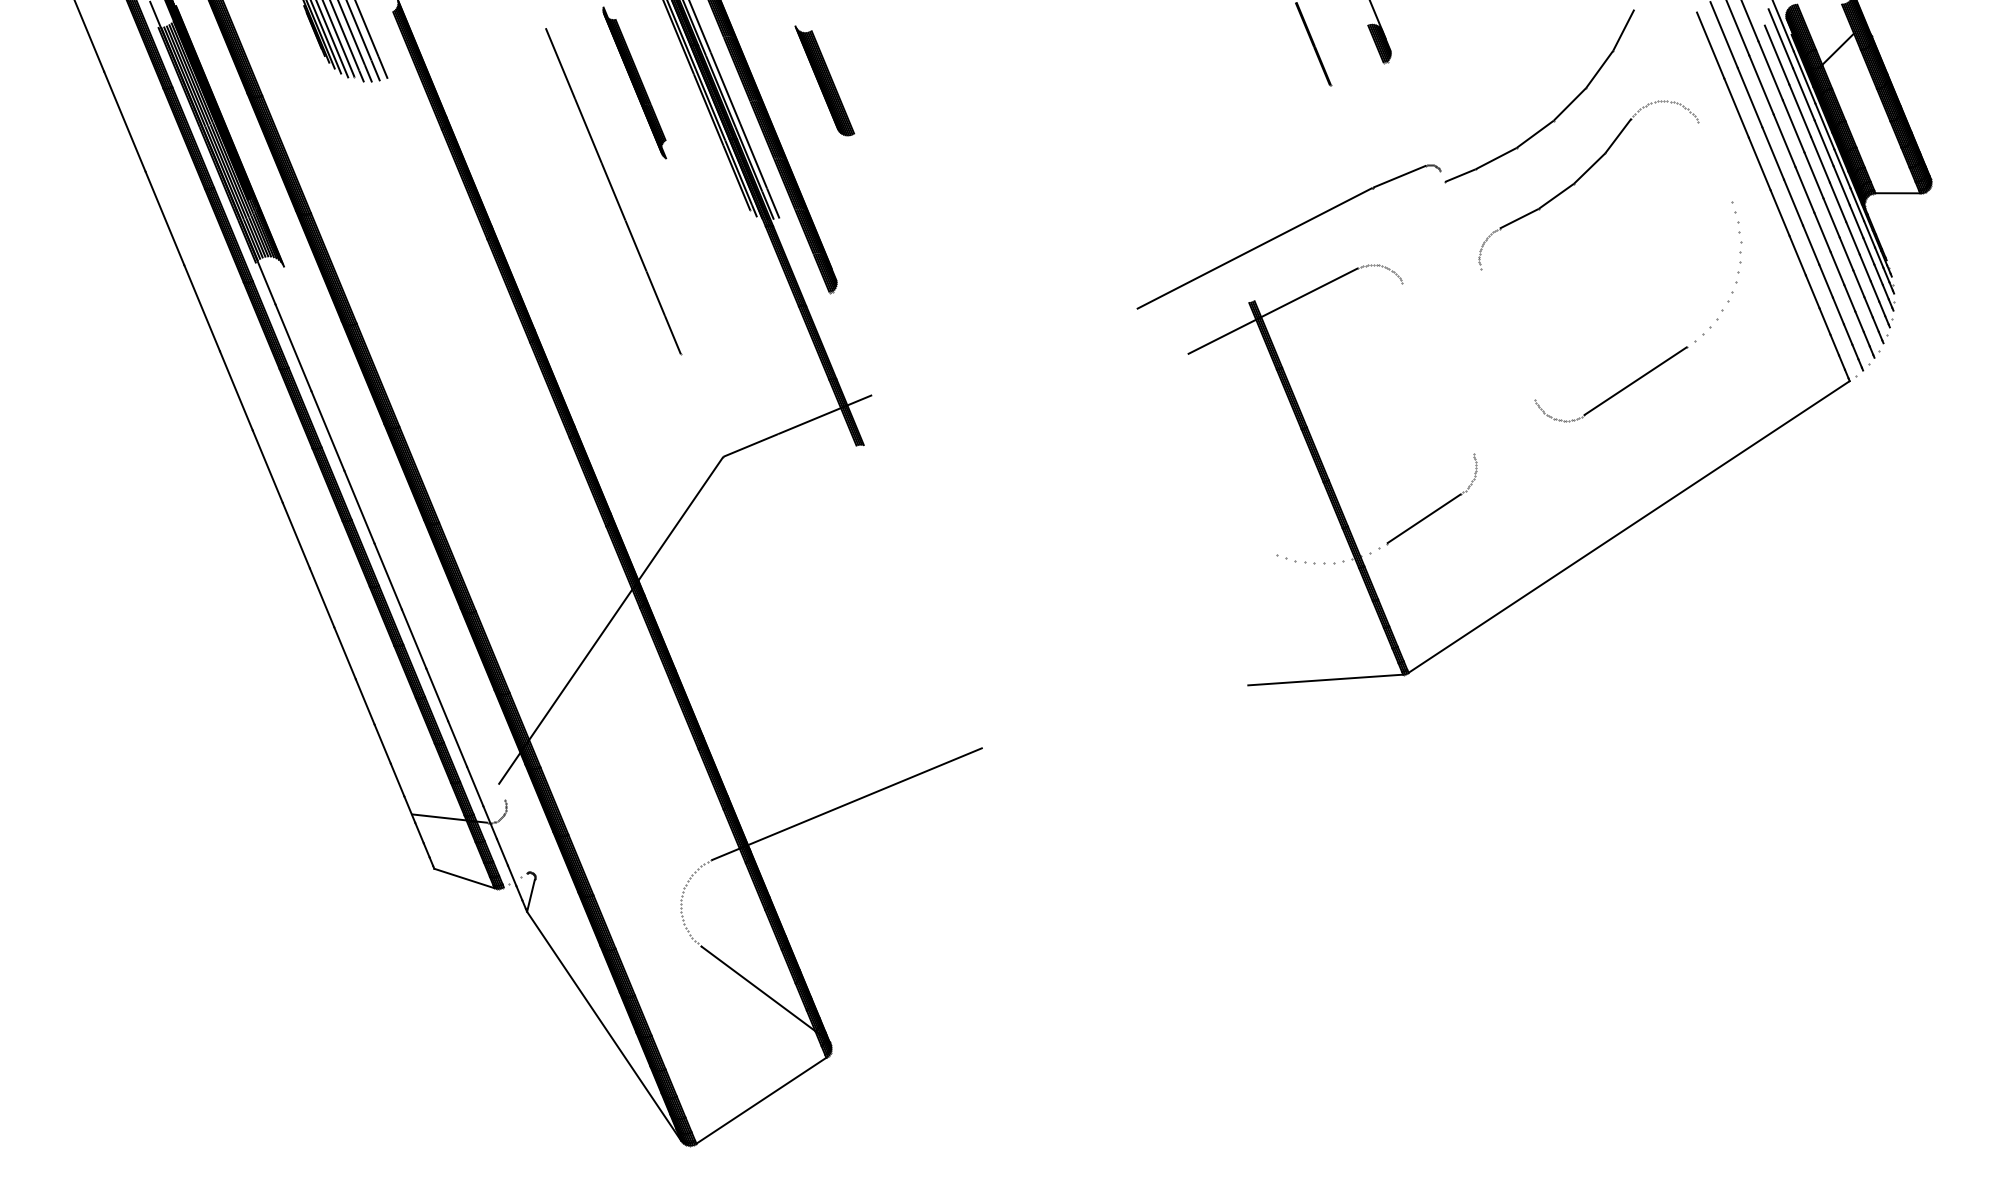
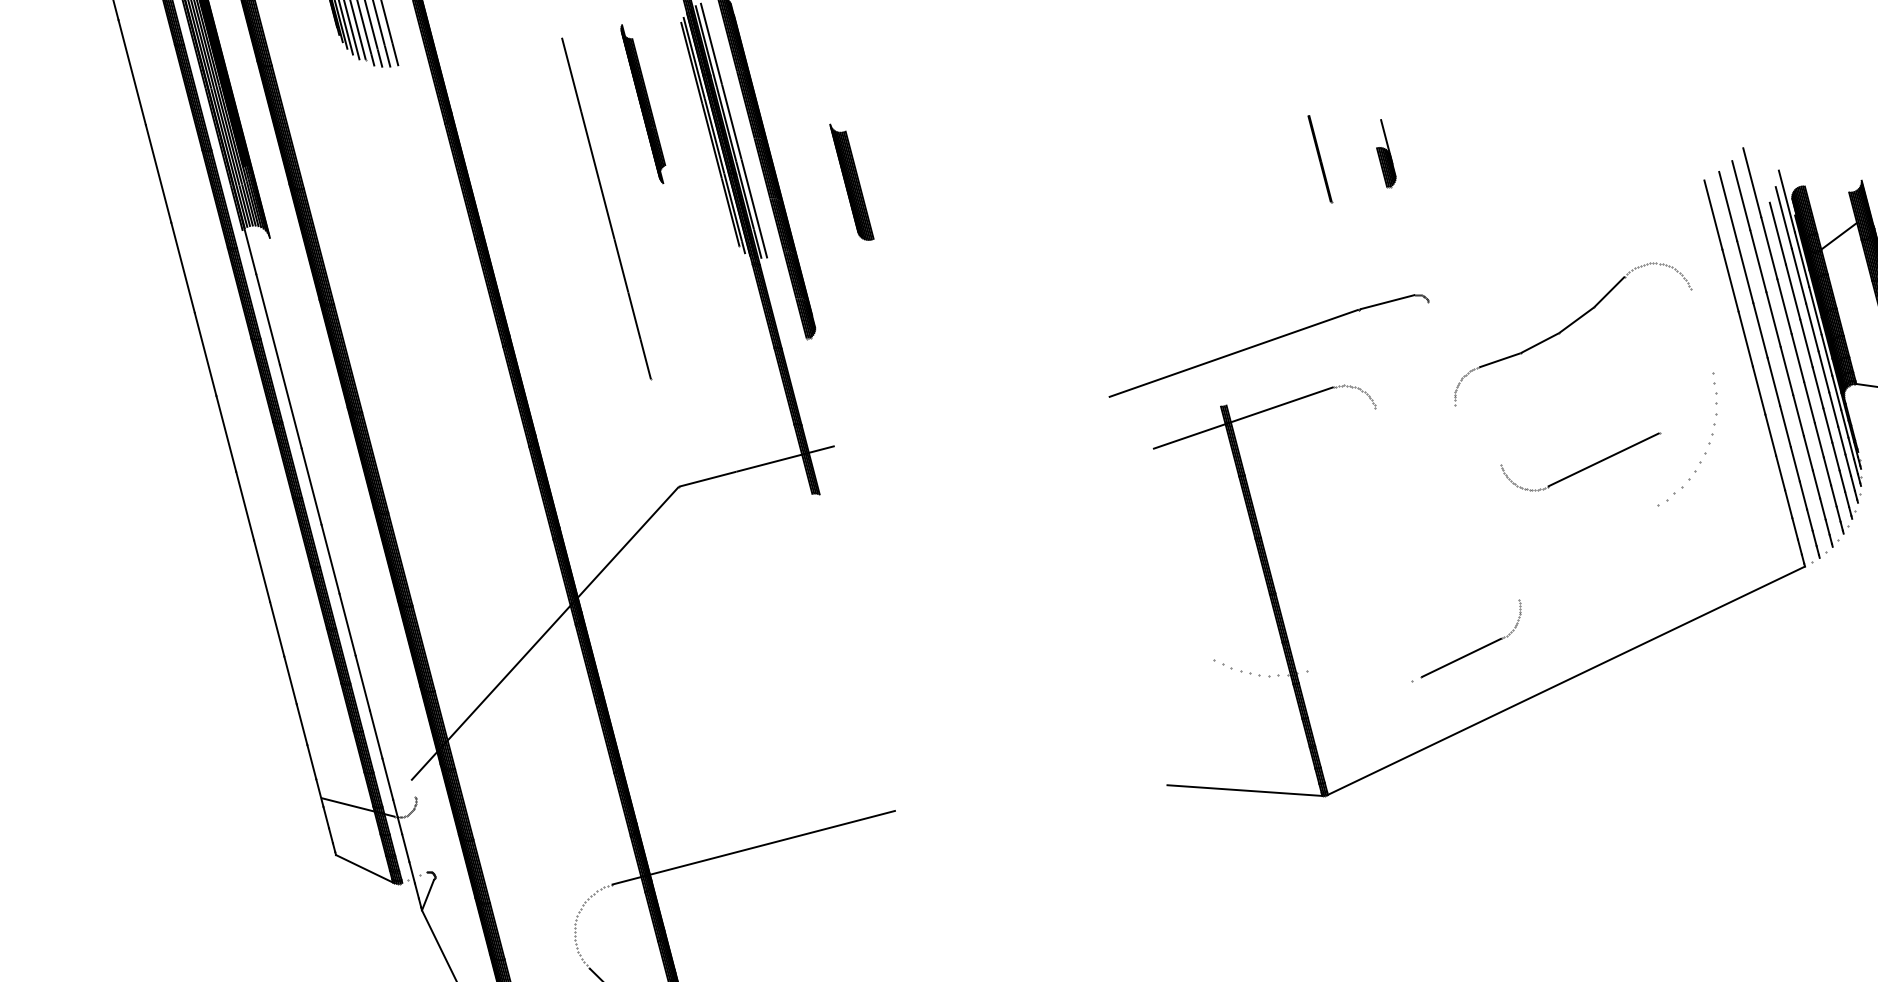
part: (824, 80) -> (851, 182), moved
part: (1558, 114) -> (1553, 262), removed
part: (1616, 392) -> (1583, 468), moved
part: (1434, 510) -> (1473, 651), moved

